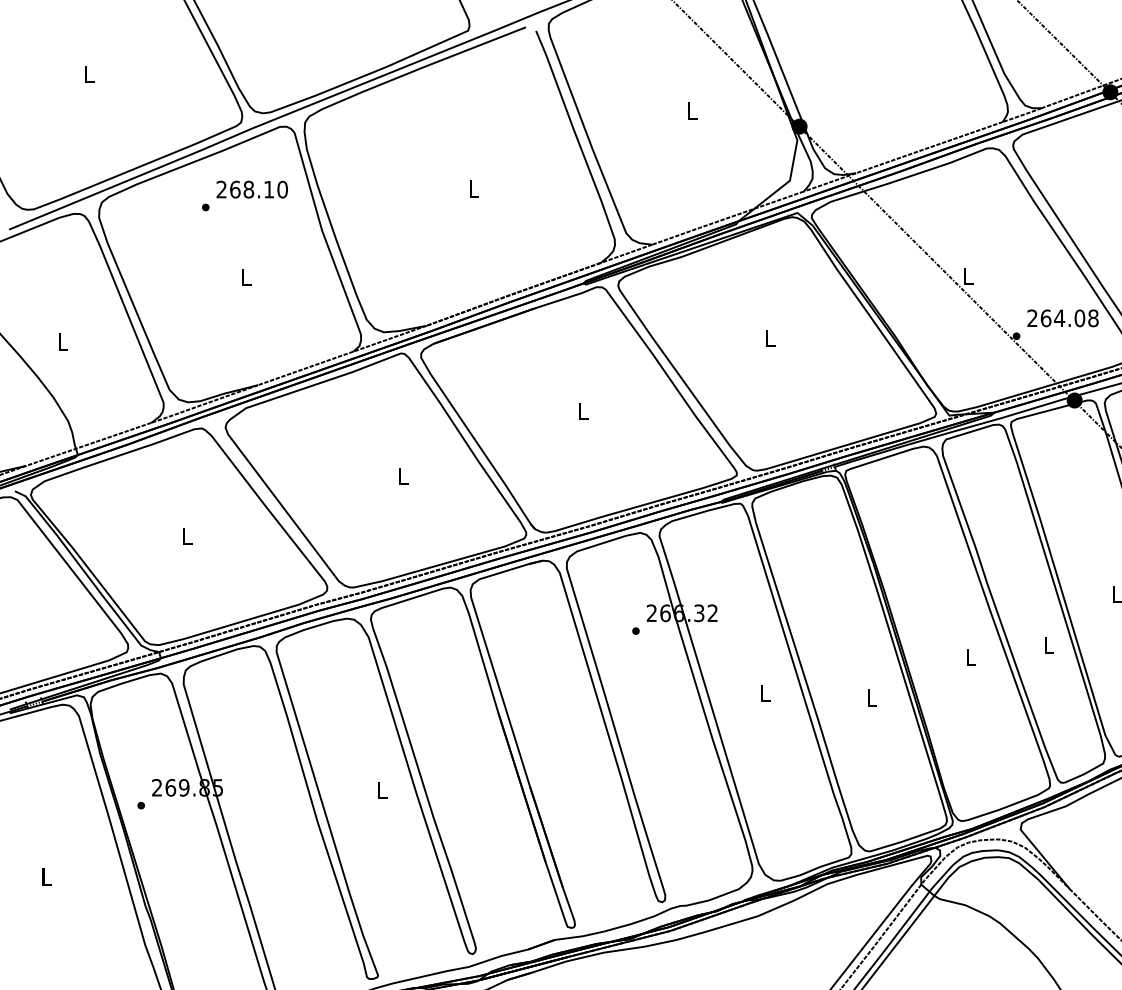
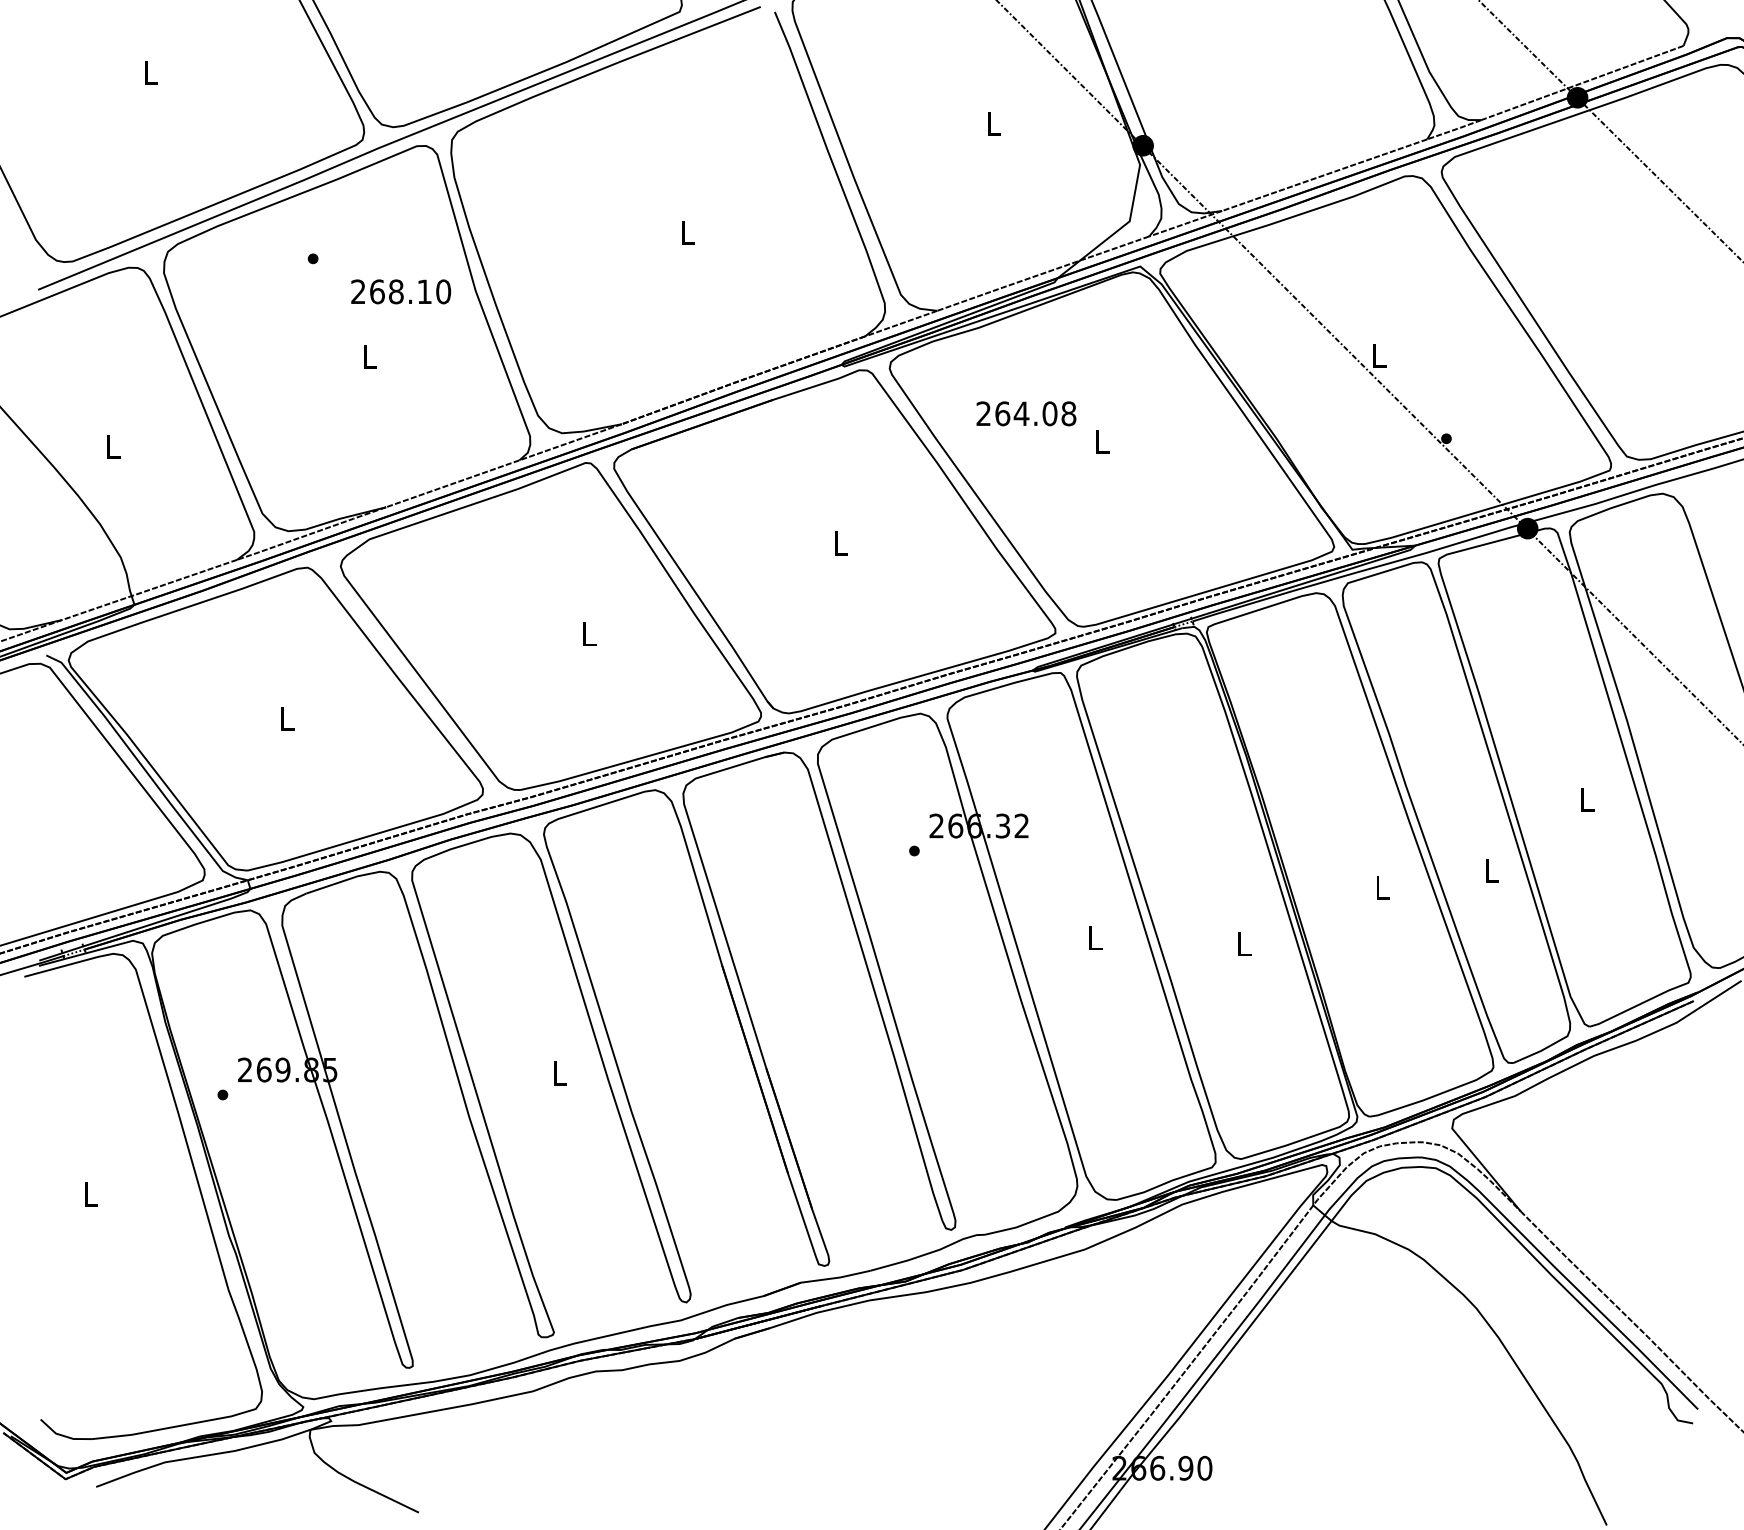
text: (252, 189) -> (401, 291), moved
text: (1063, 318) -> (1026, 413), moved

